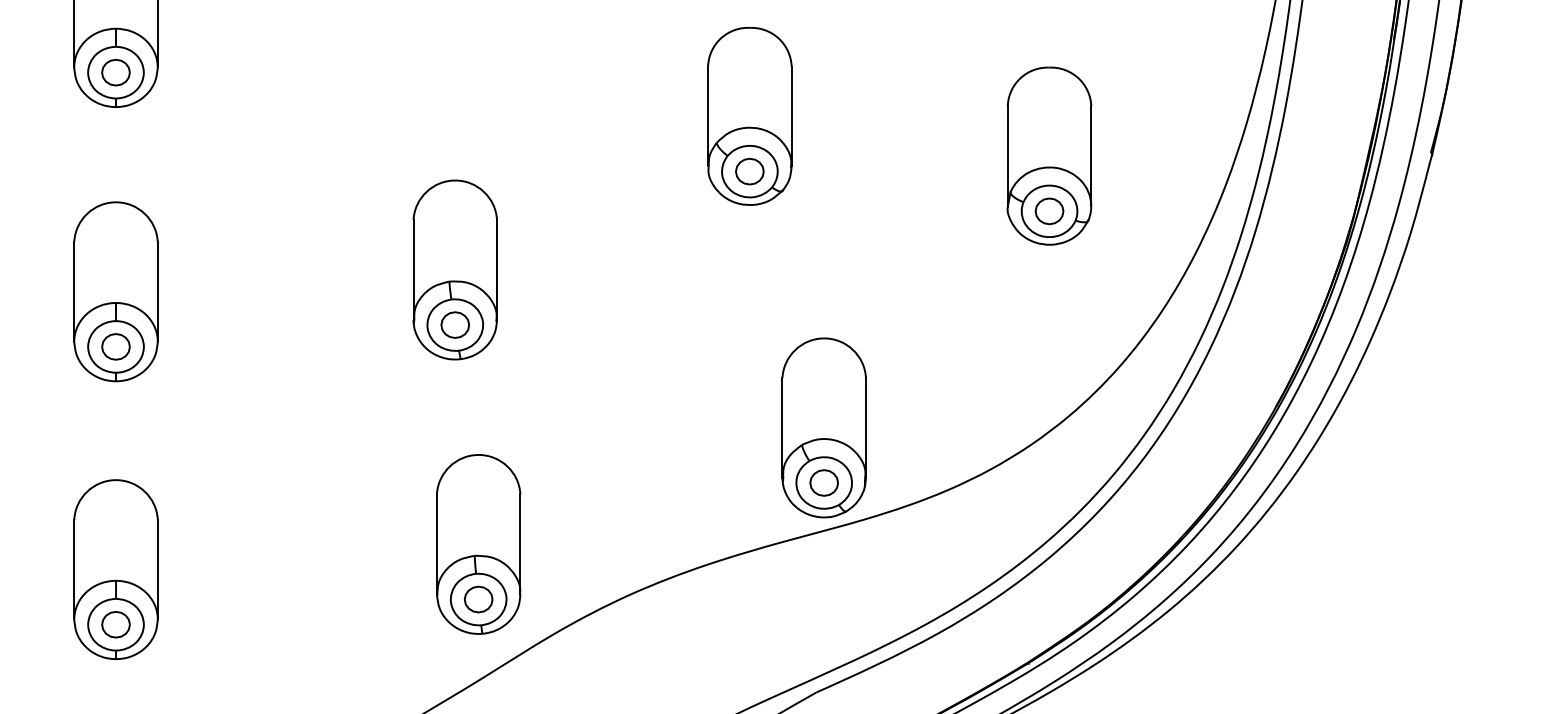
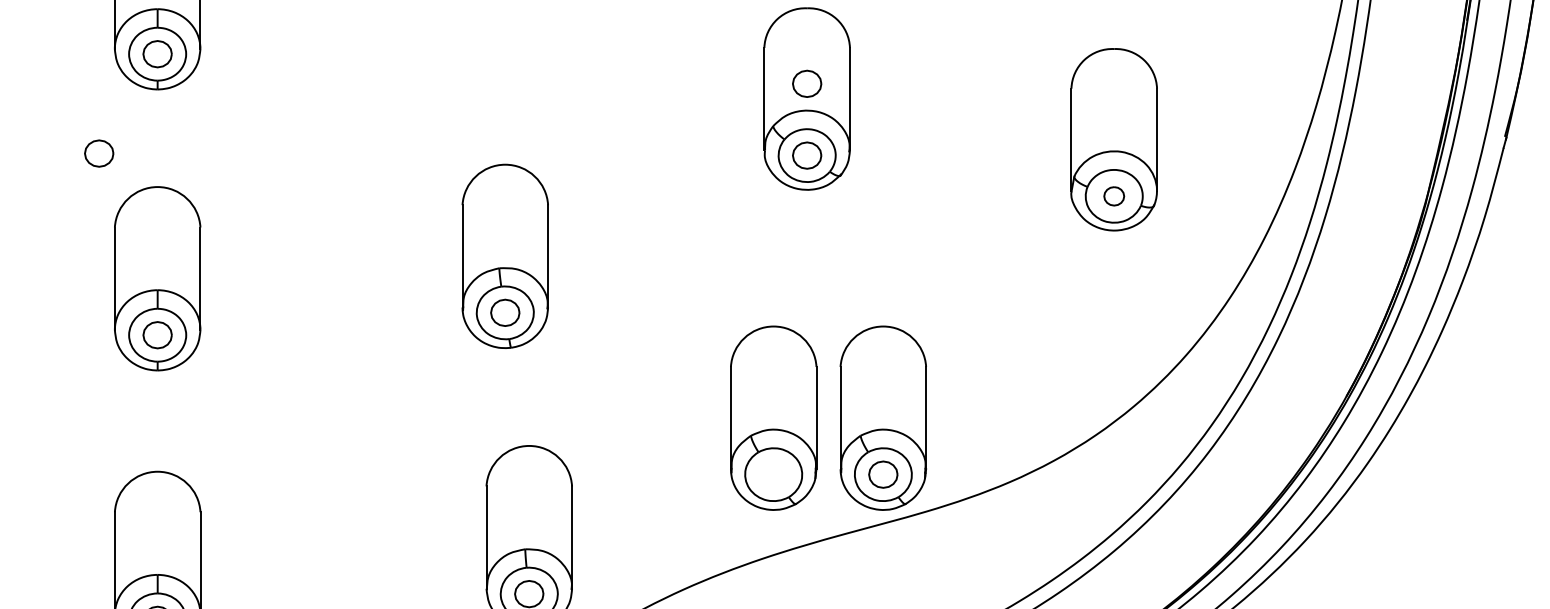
part: (749, 101) -> (806, 83), added
part: (58, 169) -> (98, 153), added
part: (1049, 211) -> (1114, 196), size x0.7
part: (716, 427) -> (772, 417), added

